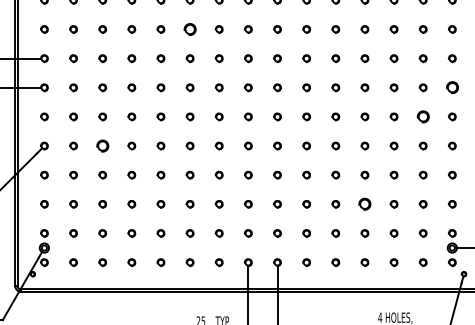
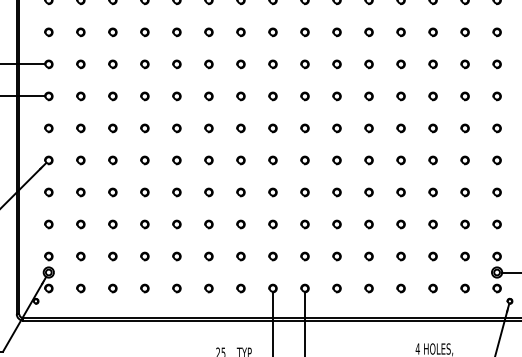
part: (189, 29) -> (208, 32), size x0.62
part: (451, 87) -> (496, 96), size x0.62
part: (422, 116) -> (464, 127), size x0.62
part: (102, 145) -> (112, 159), size x0.62
part: (364, 204) -> (400, 224), size x0.62

